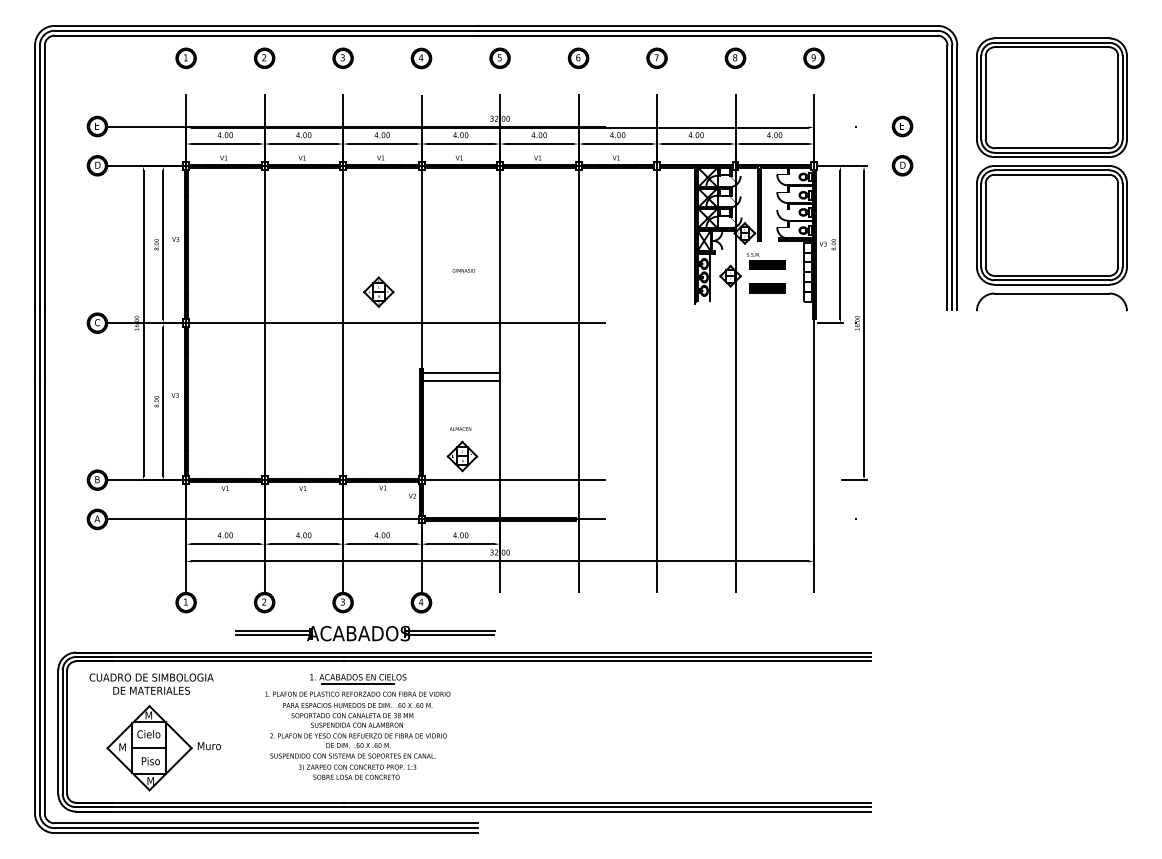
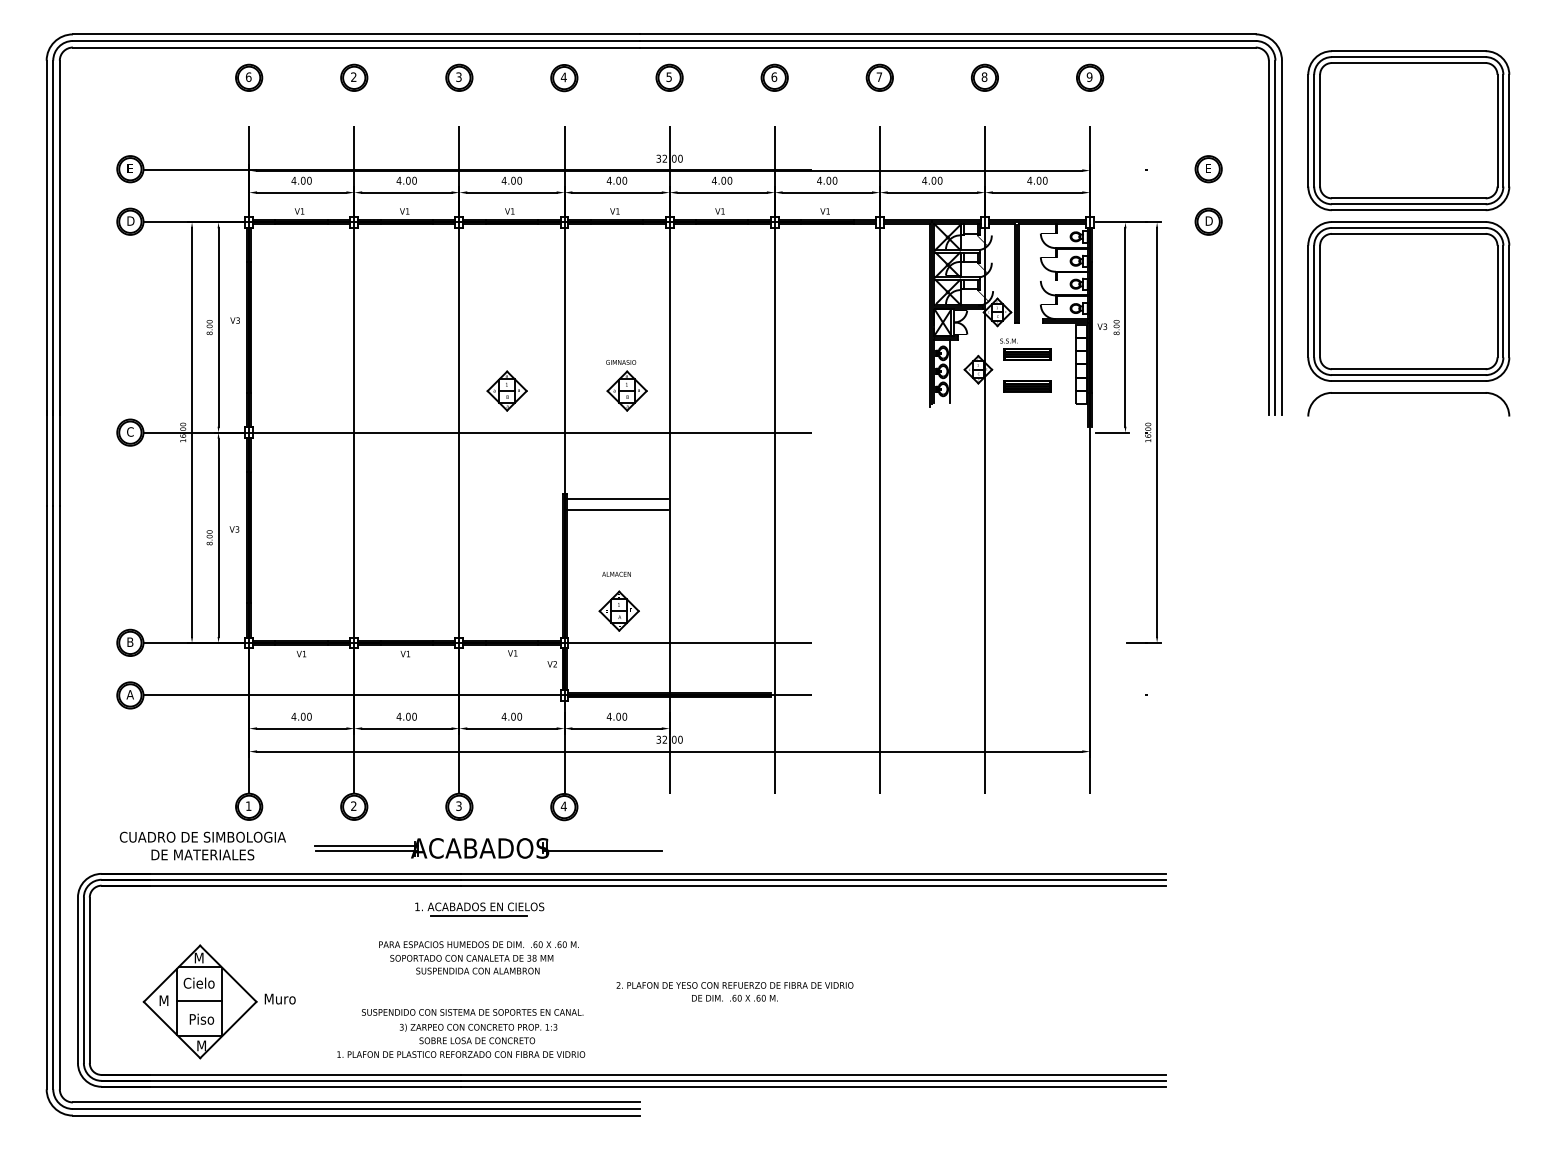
text: (185, 57) -> (248, 76), 1 -> 6
part: (467, 291) -> (626, 390), added
line: (449, 631) -> (602, 845), removed
text: (151, 683) -> (202, 845), moved
text: (358, 694) -> (461, 1054), moved
text: (358, 740) -> (734, 991), moved

